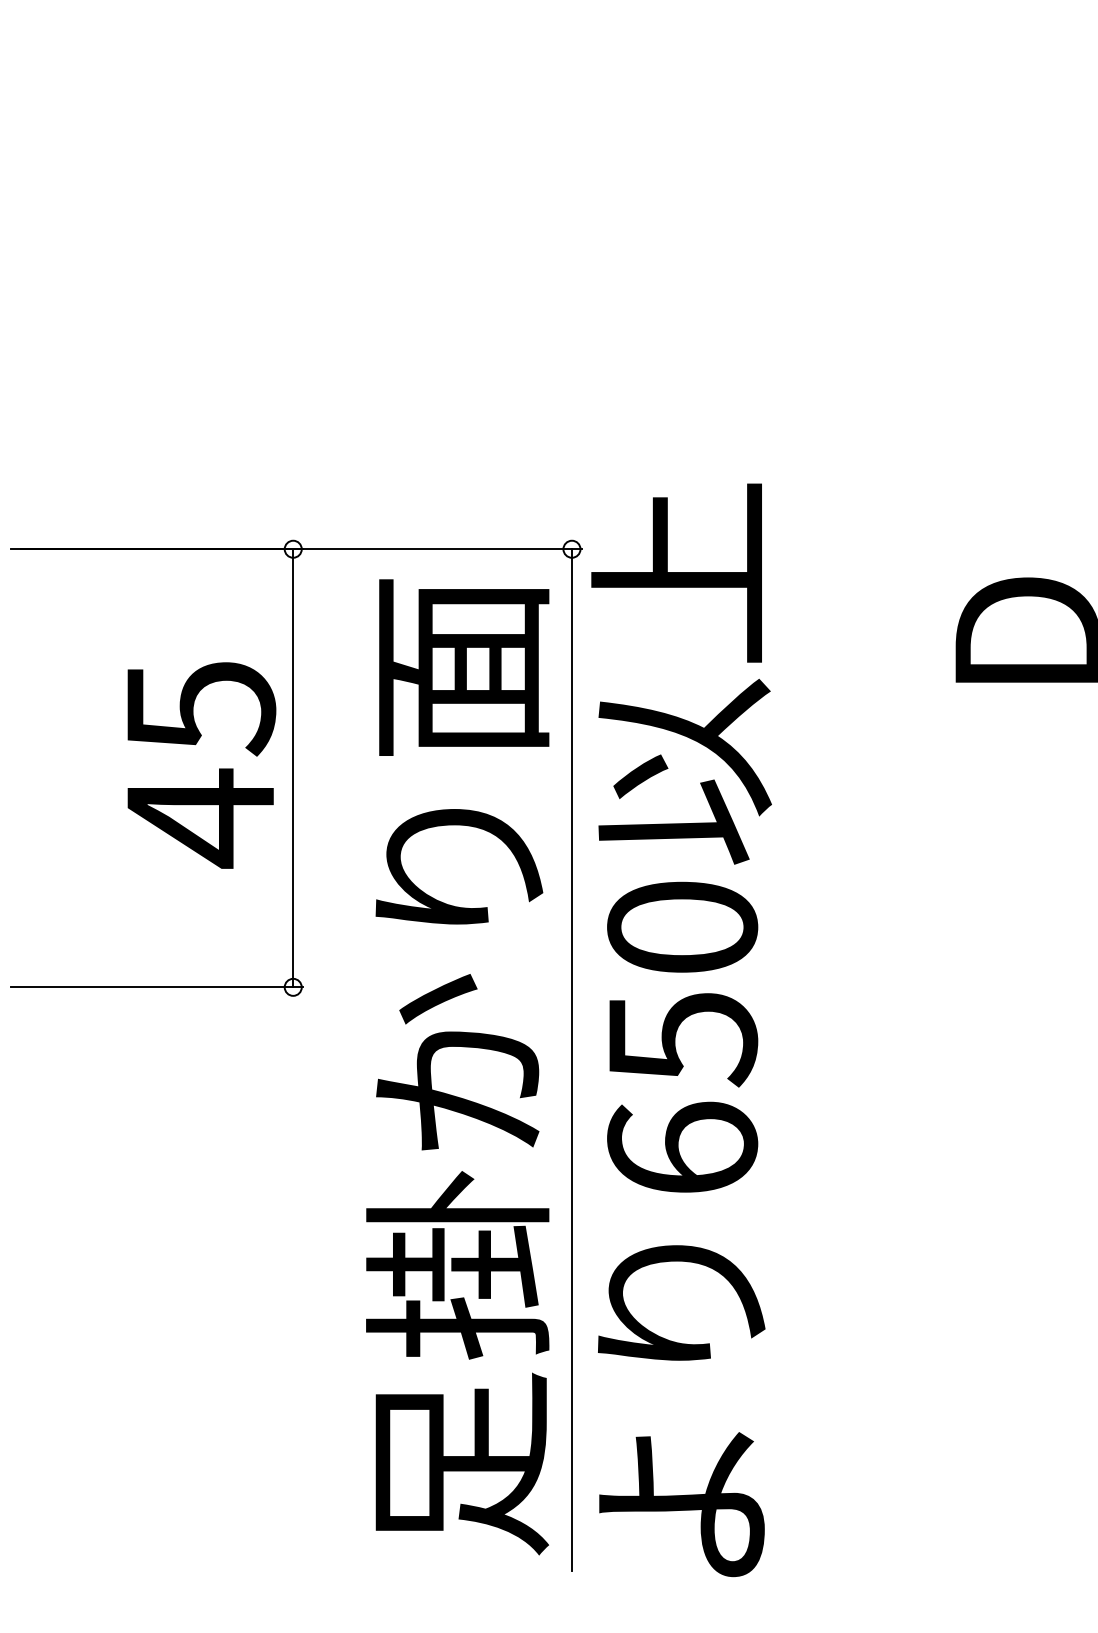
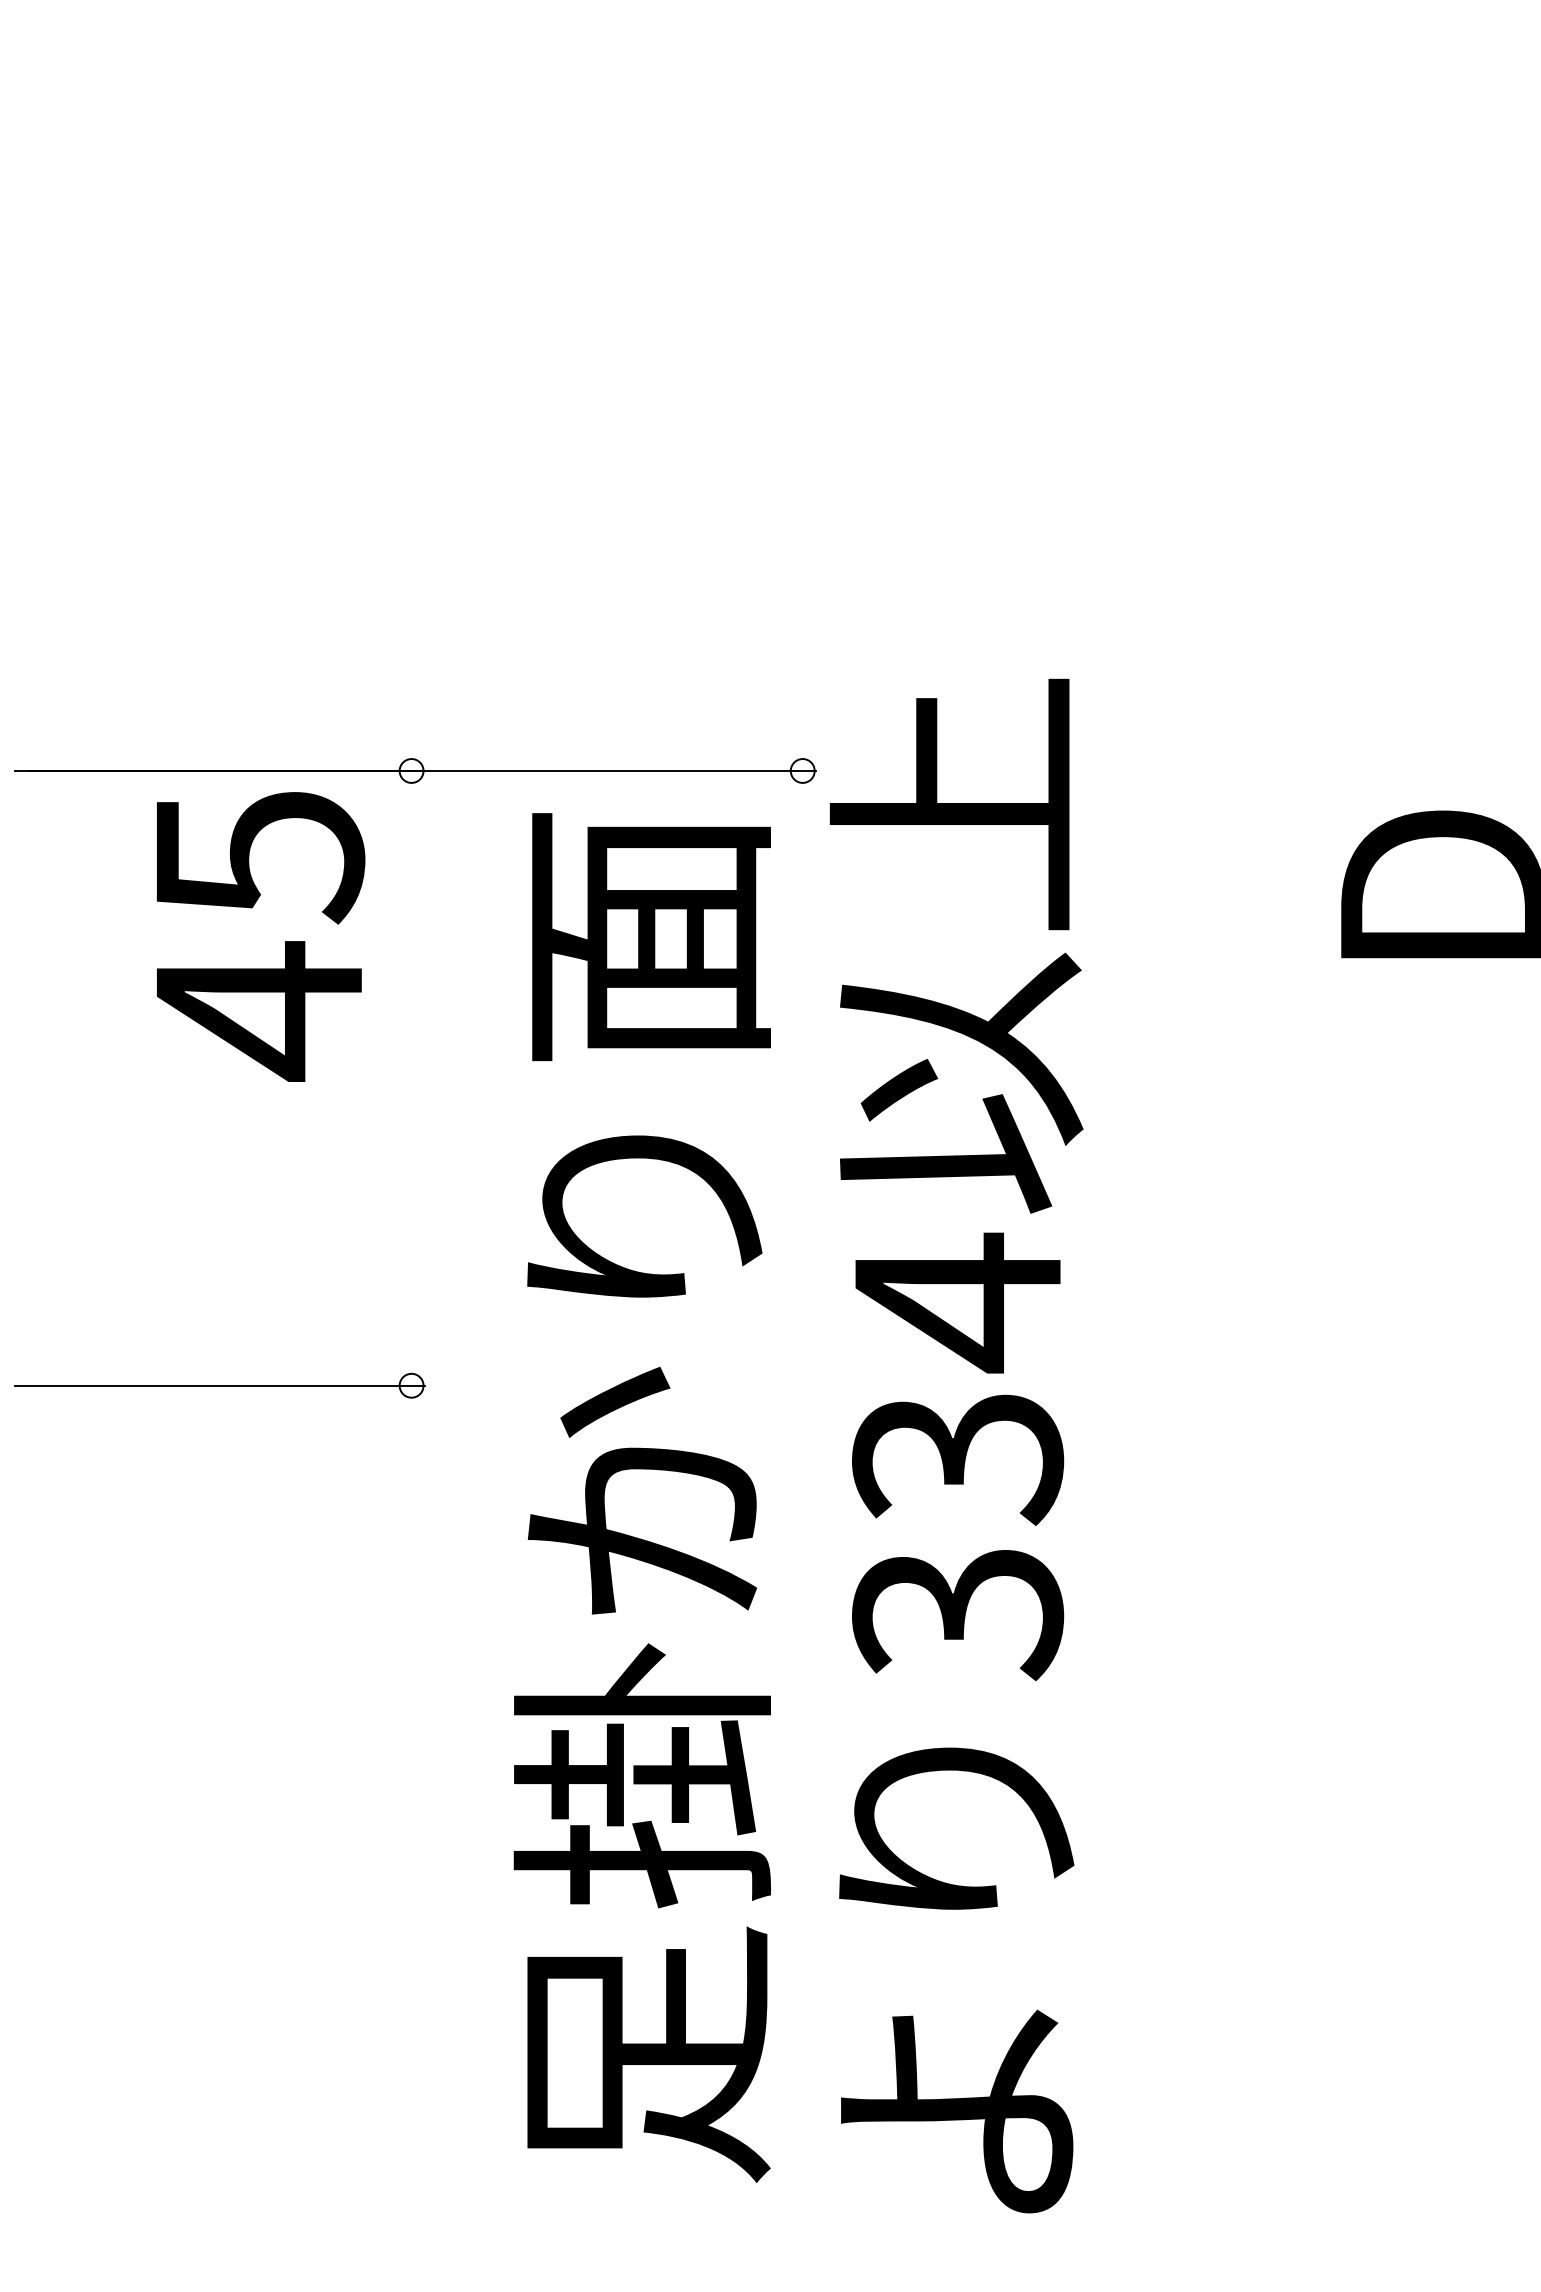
text: (201, 765) -> (260, 936), moved
line: (293, 768) -> (411, 1078), removed
text: (682, 1037) -> (957, 1456), 650 -> 334
line: (571, 1060) -> (802, 1488), removed

